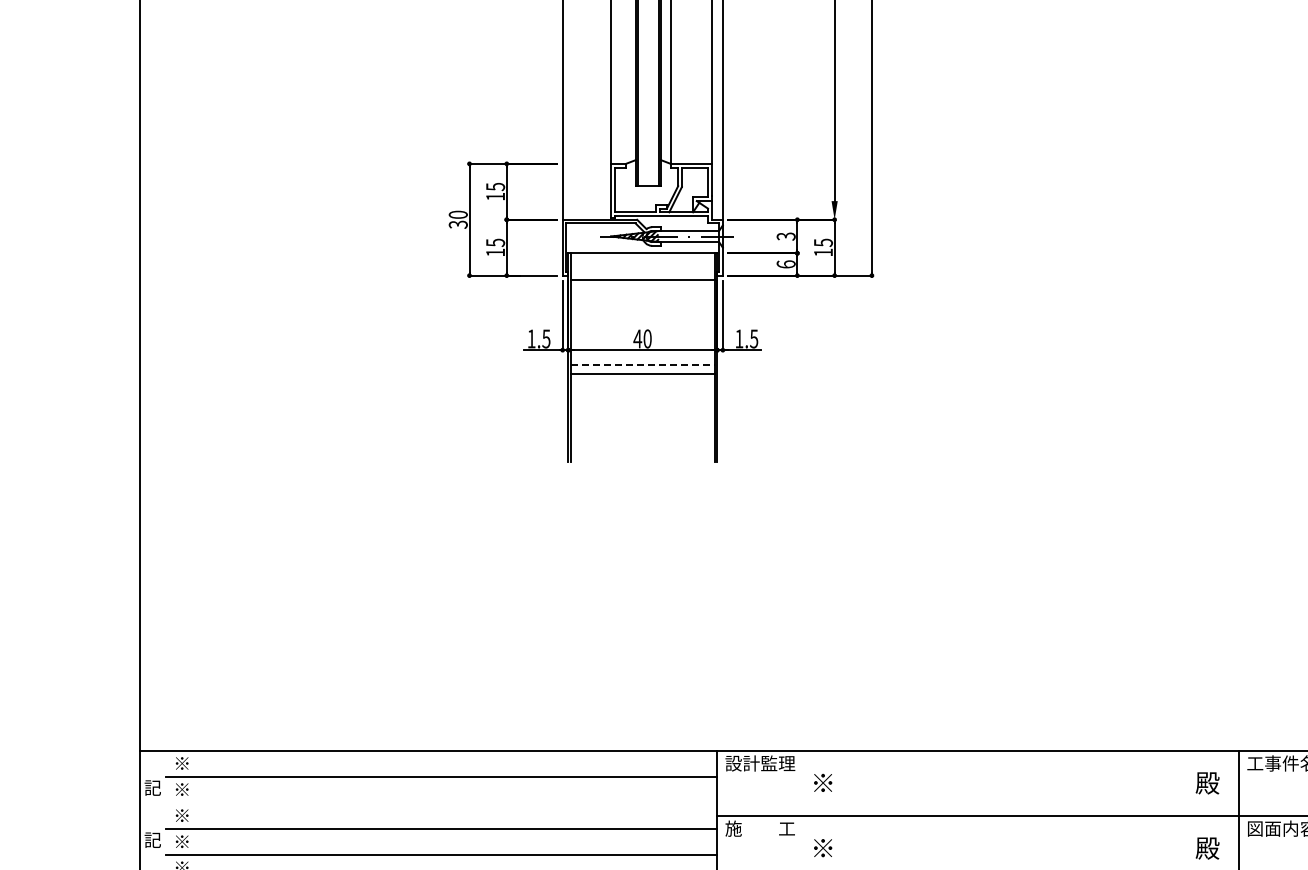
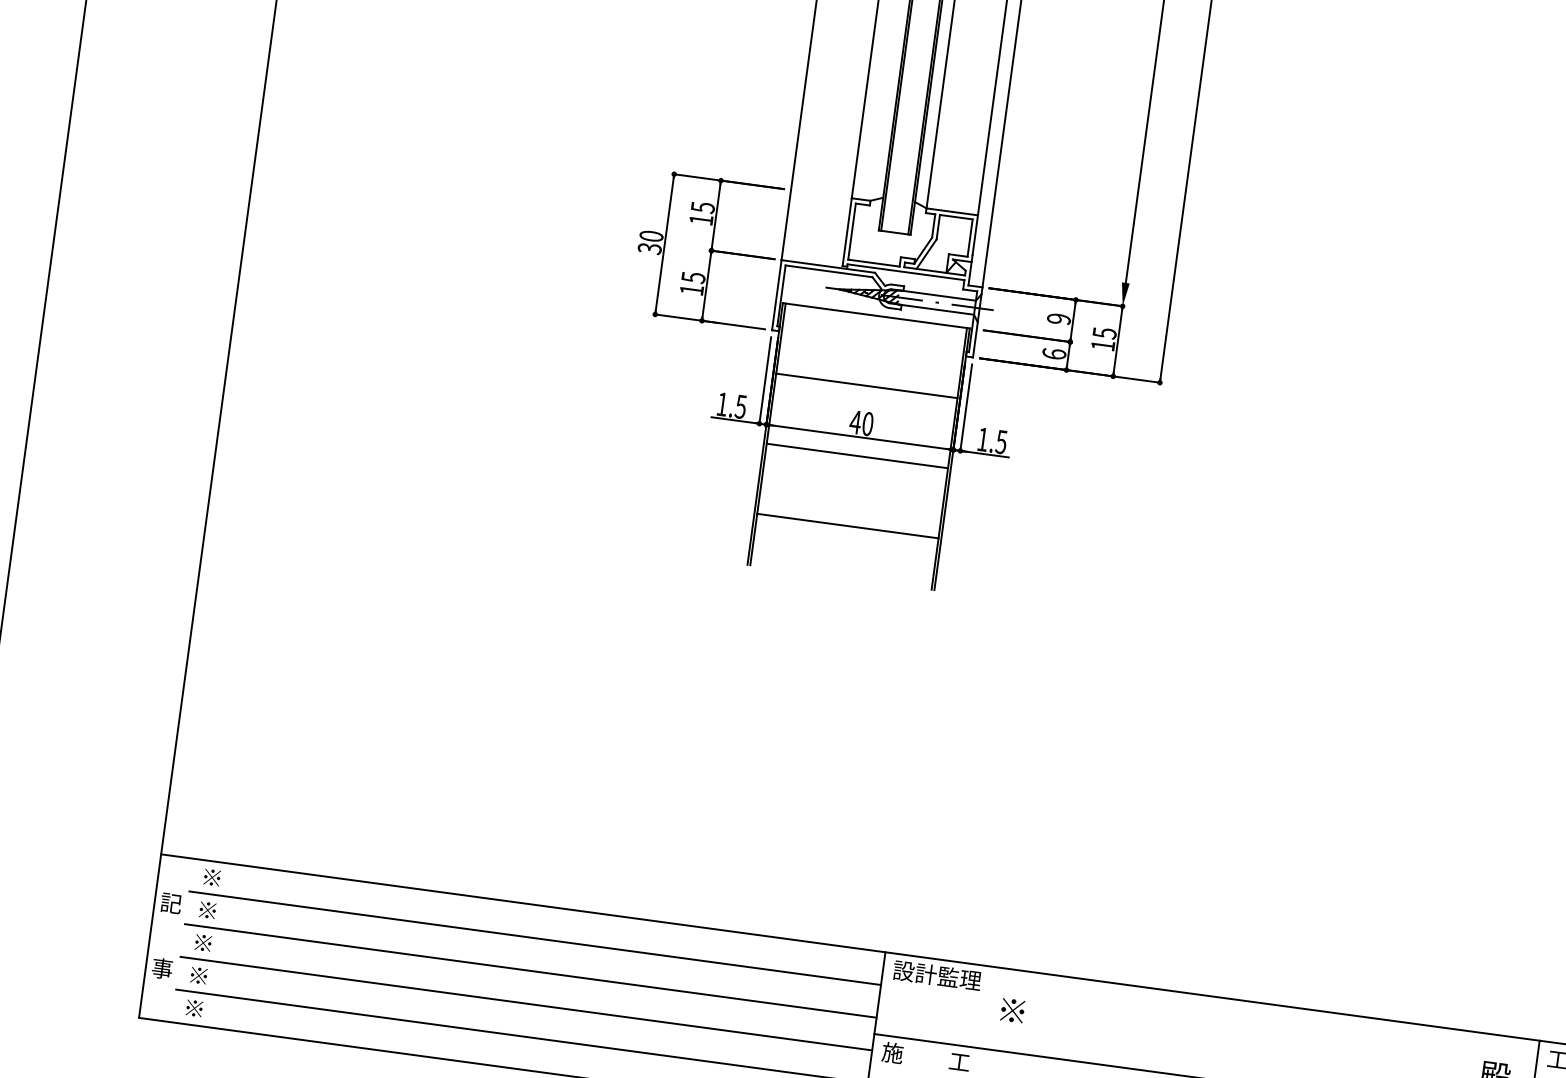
text: (786, 236) -> (1059, 319), 3 -> 9
line: (642, 280) -> (866, 386), moved
line: (643, 365) -> (858, 456), dashed -> solid
line: (642, 373) -> (847, 525), moved
line: (441, 802) -> (530, 970), added
text: (152, 839) -> (162, 967), 記 -> 事

